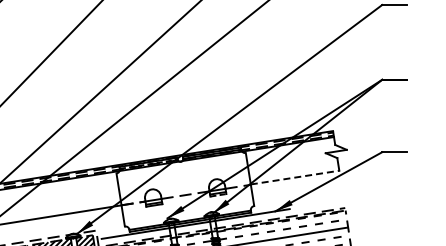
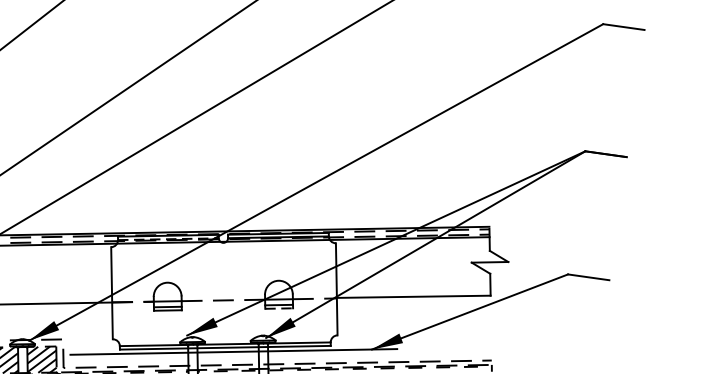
line: (295, 177) -> (414, 296), dashed -> solid

